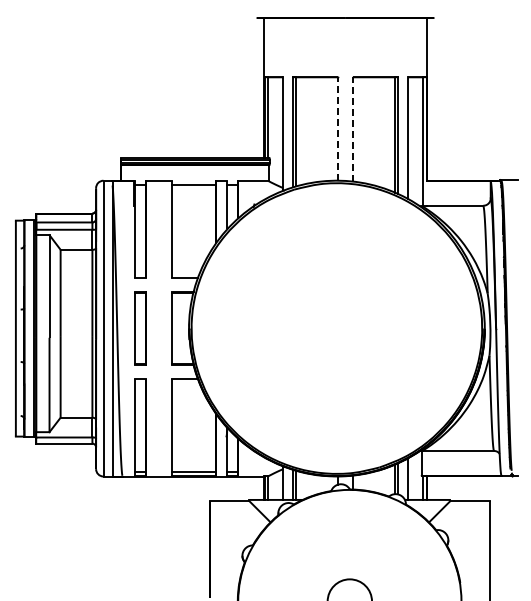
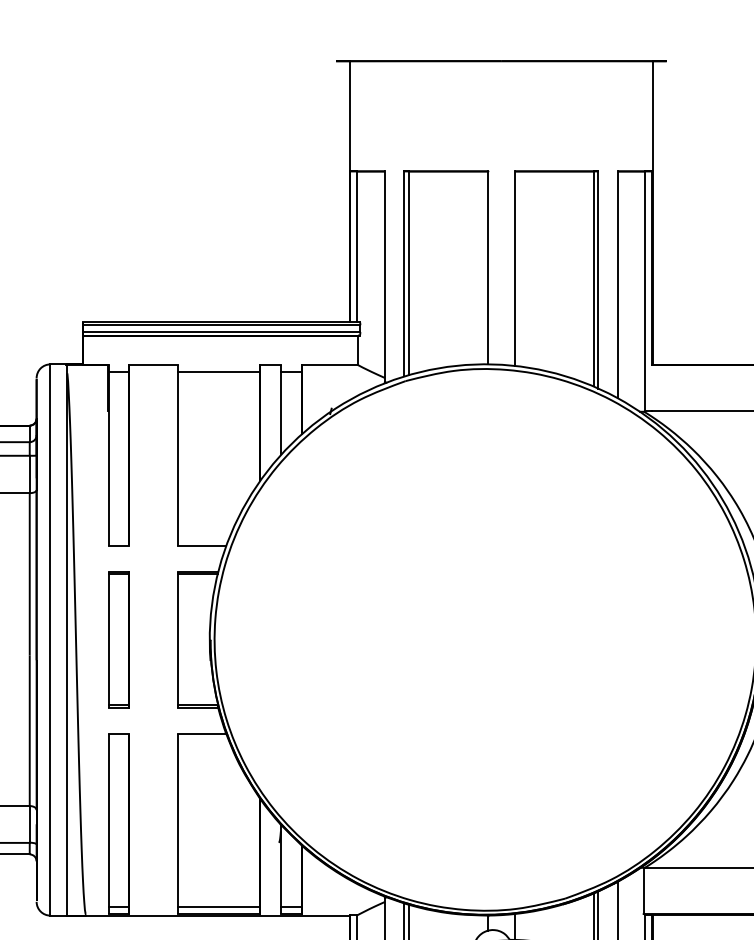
line: (338, 128) -> (488, 267), dashed -> solid
line: (352, 128) -> (514, 267), dashed -> solid

